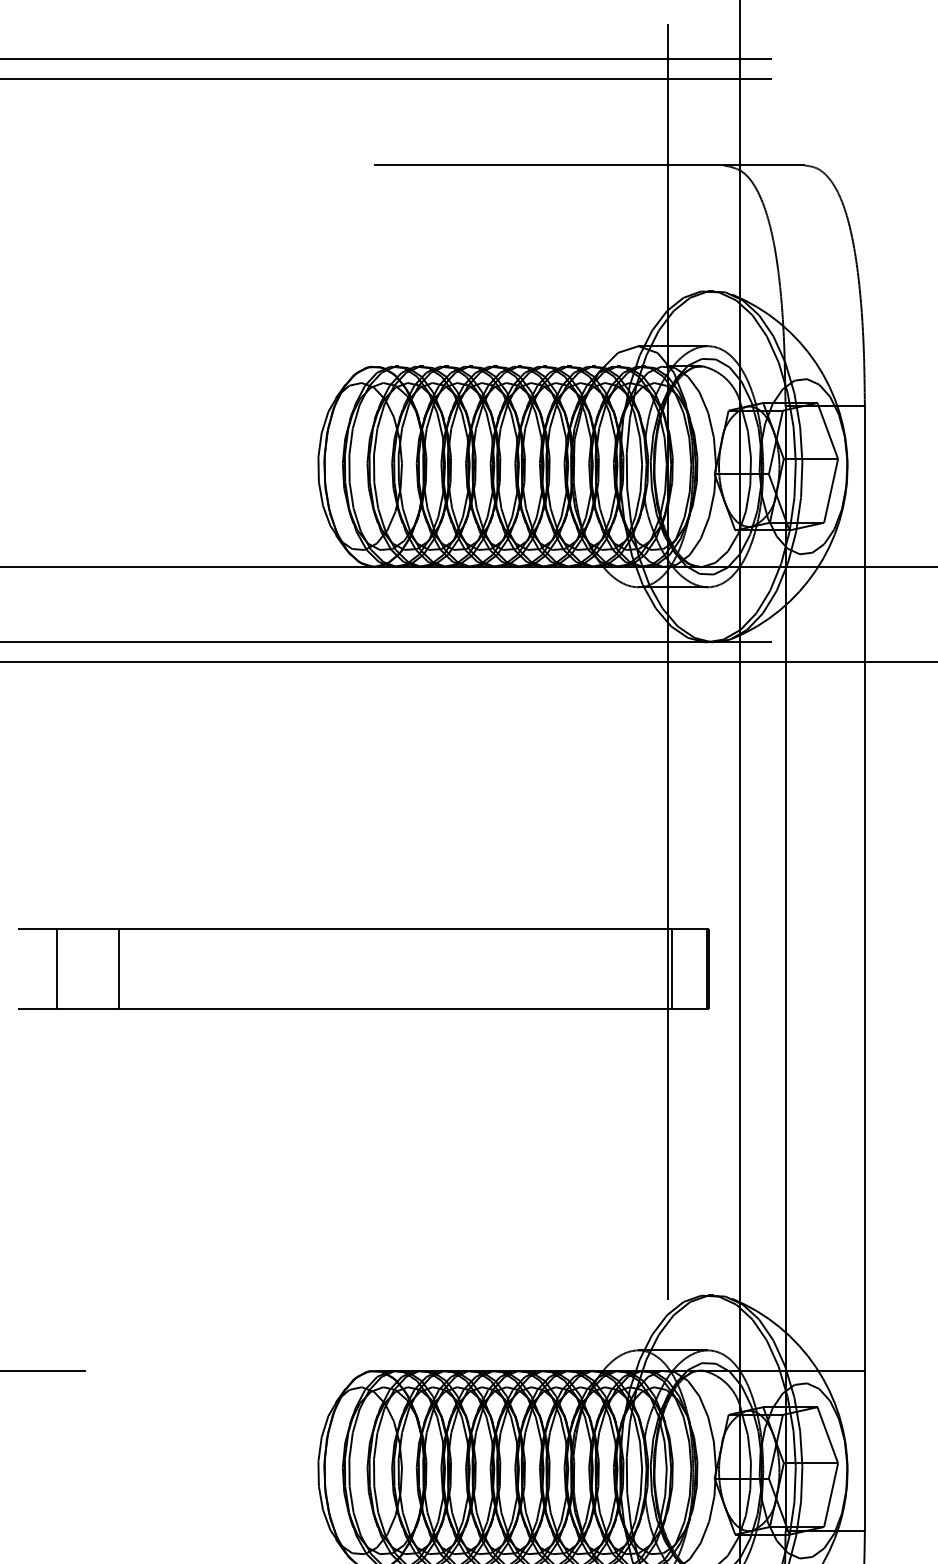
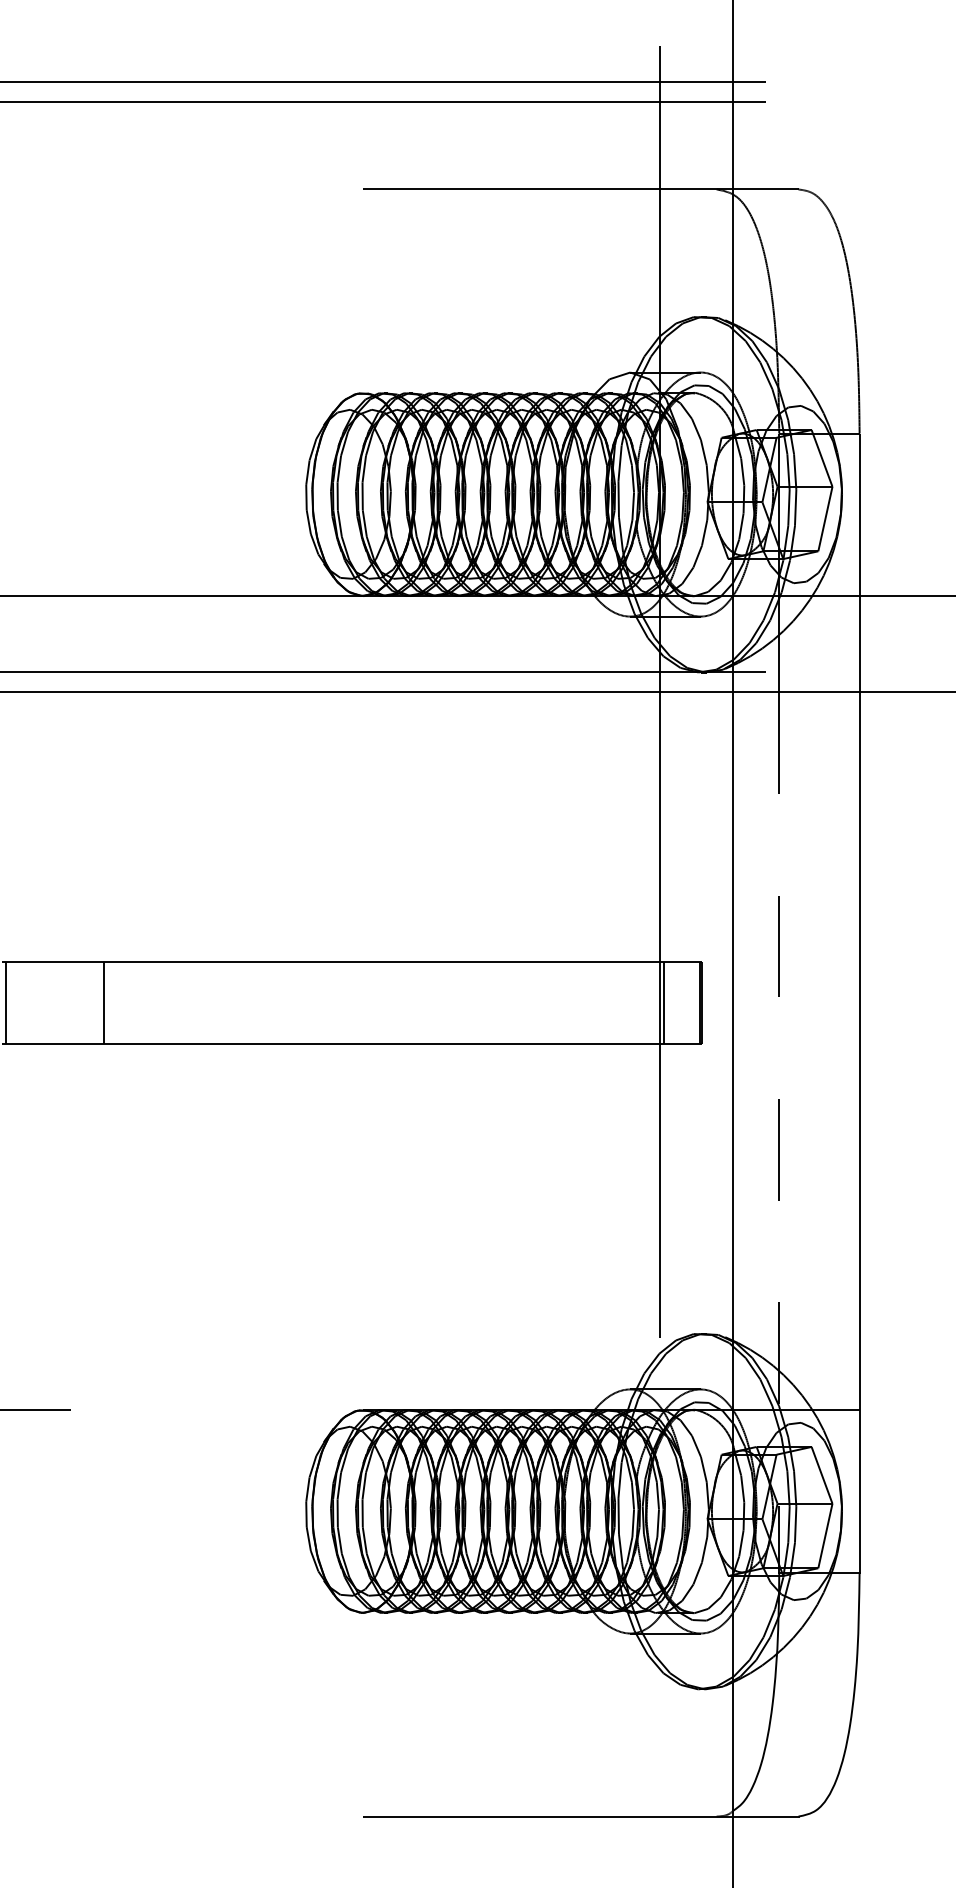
line: (56, 968) -> (6, 1002), moved
line: (785, 1096) -> (779, 1132), solid -> dashed

